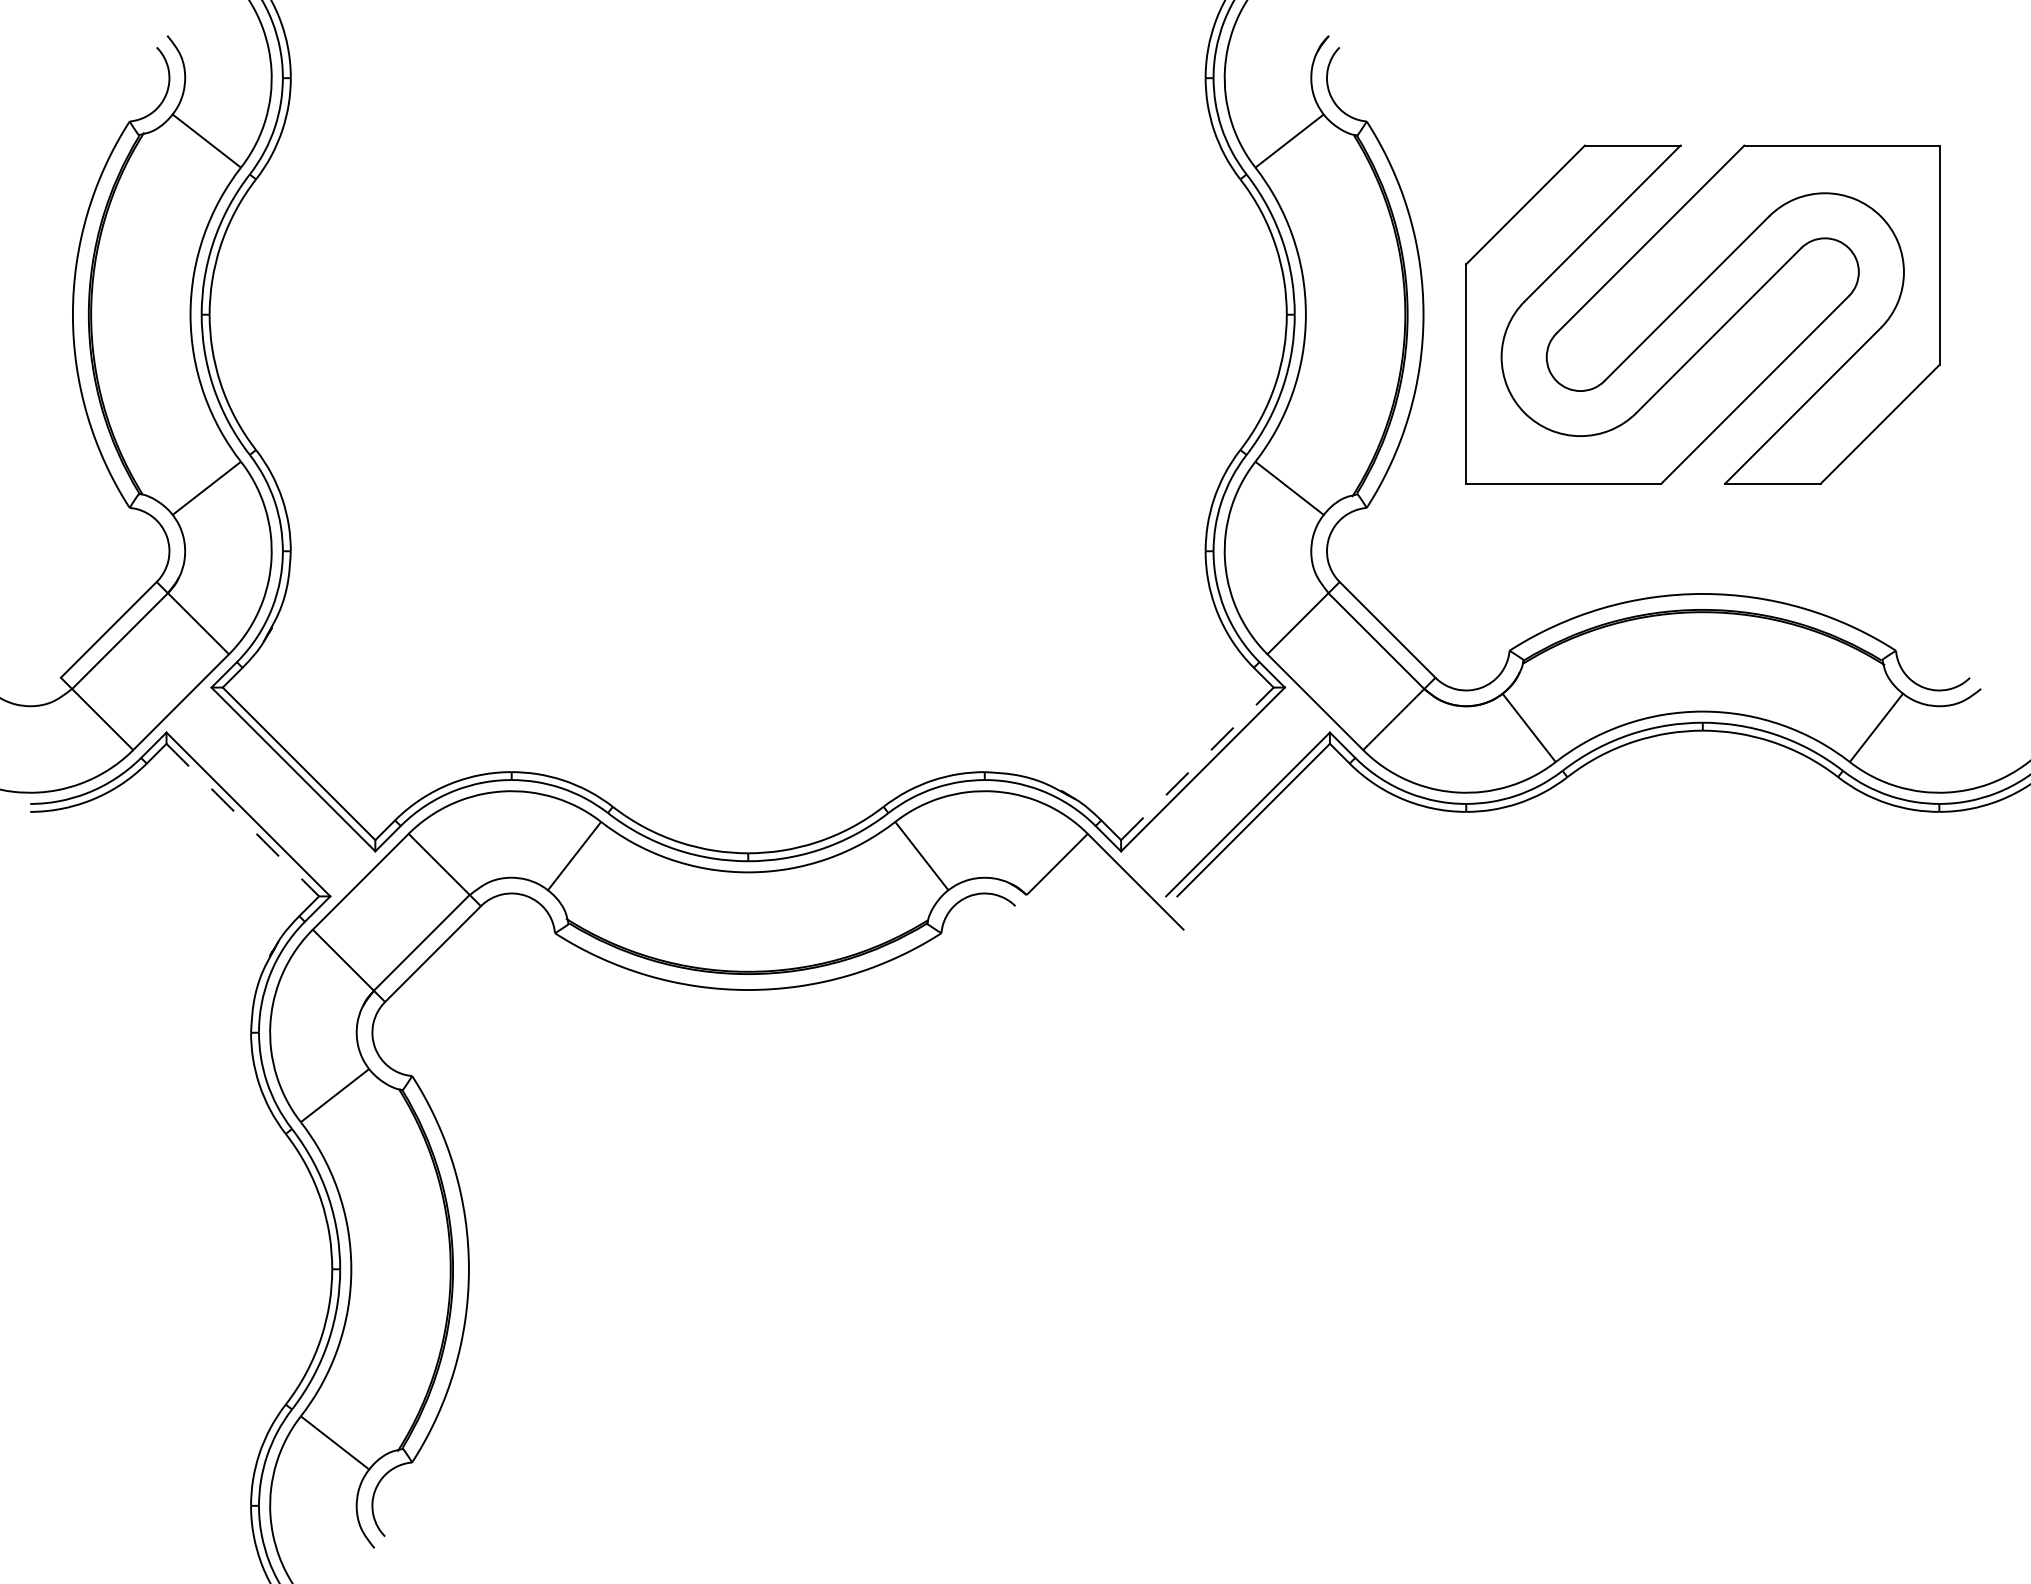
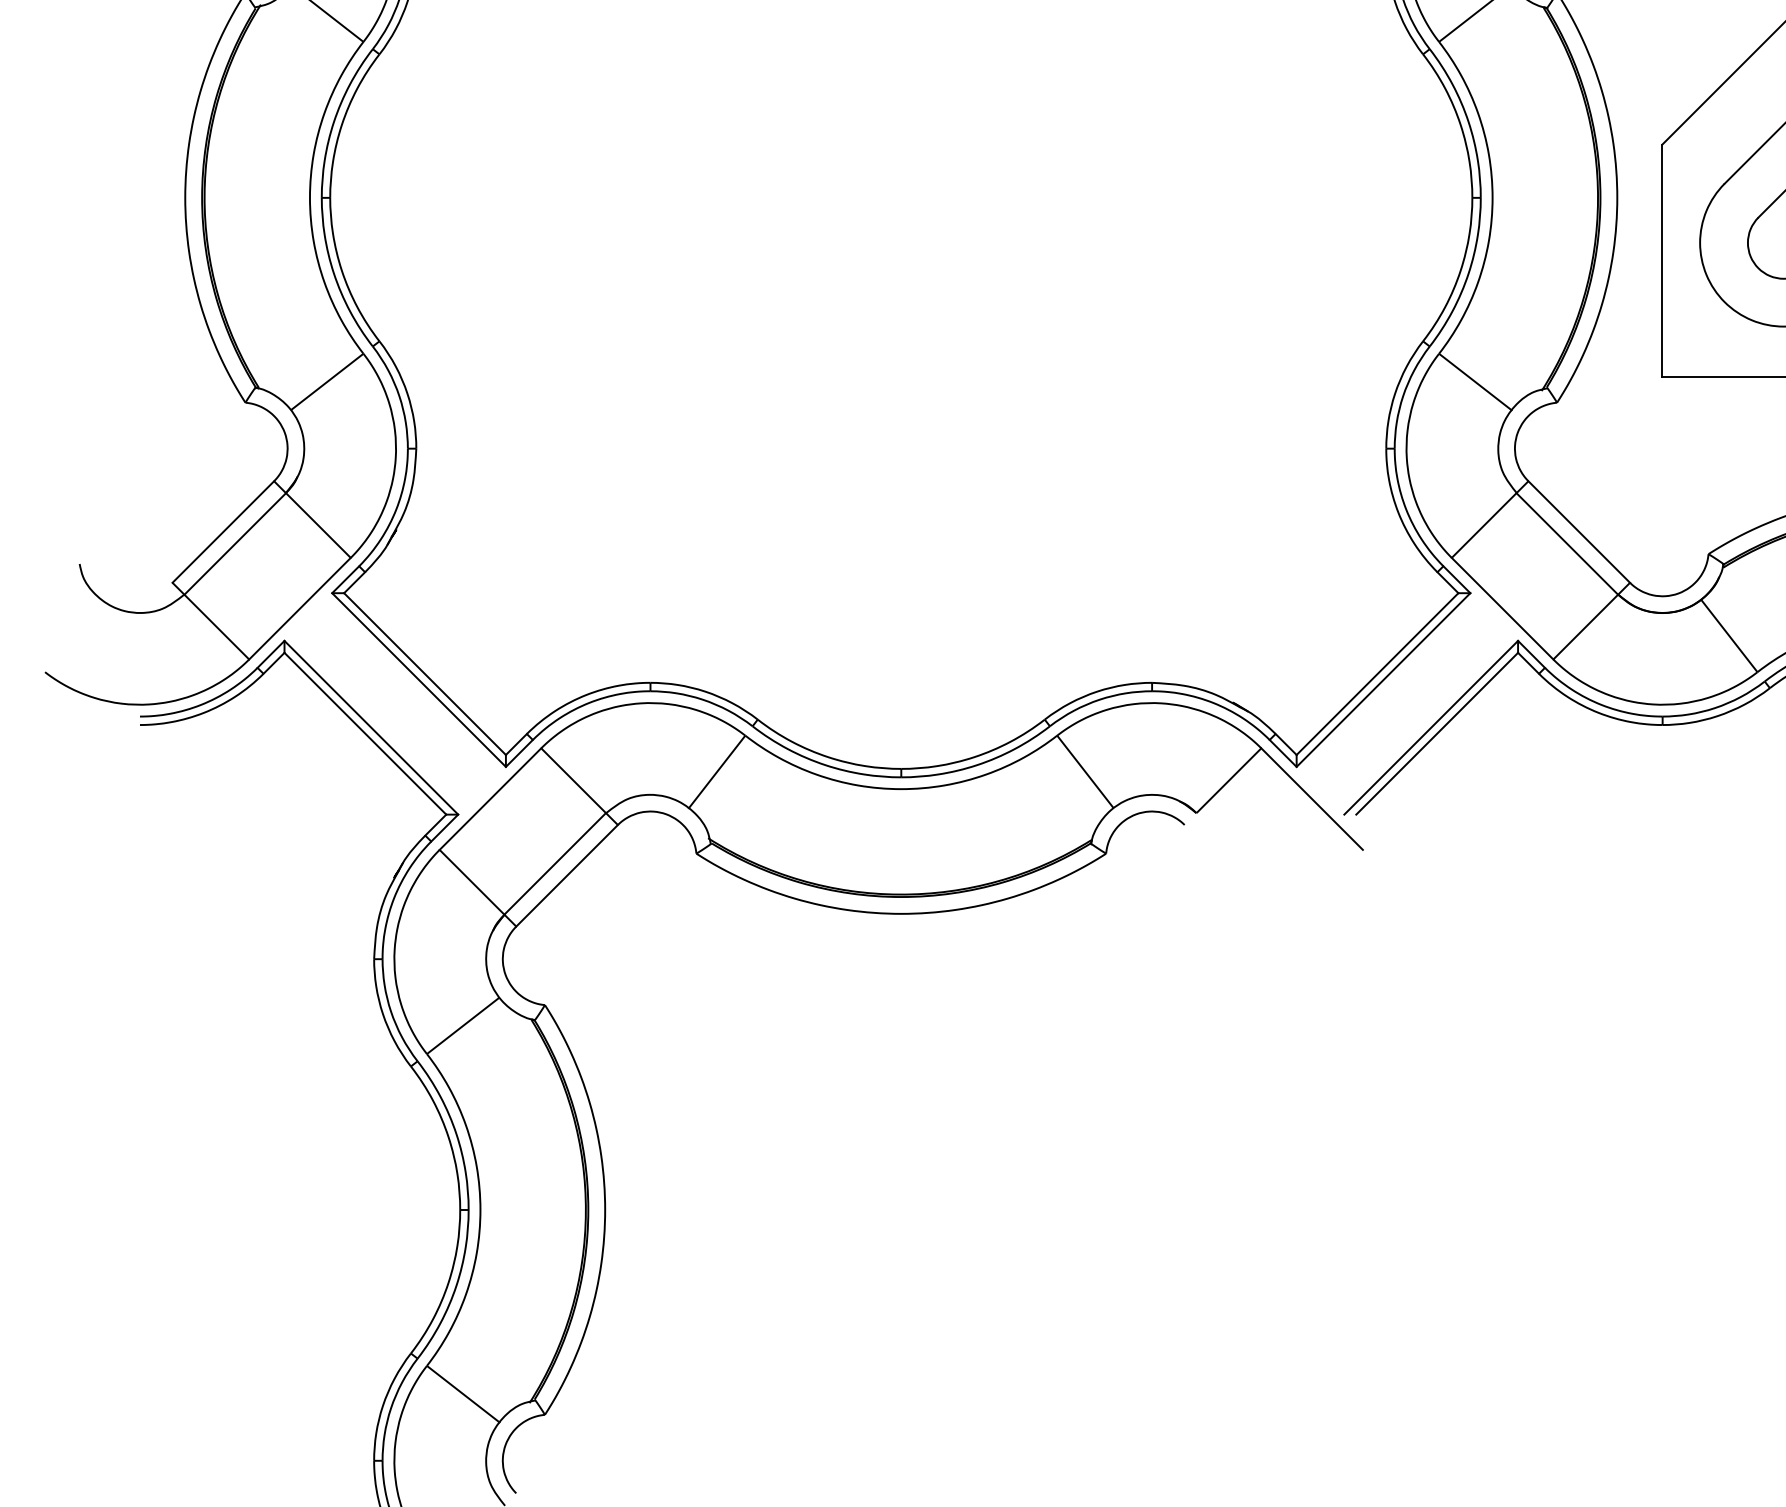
line: (1197, 763) -> (1377, 673), dashed -> solid
line: (242, 820) -> (365, 734), dashed -> solid

